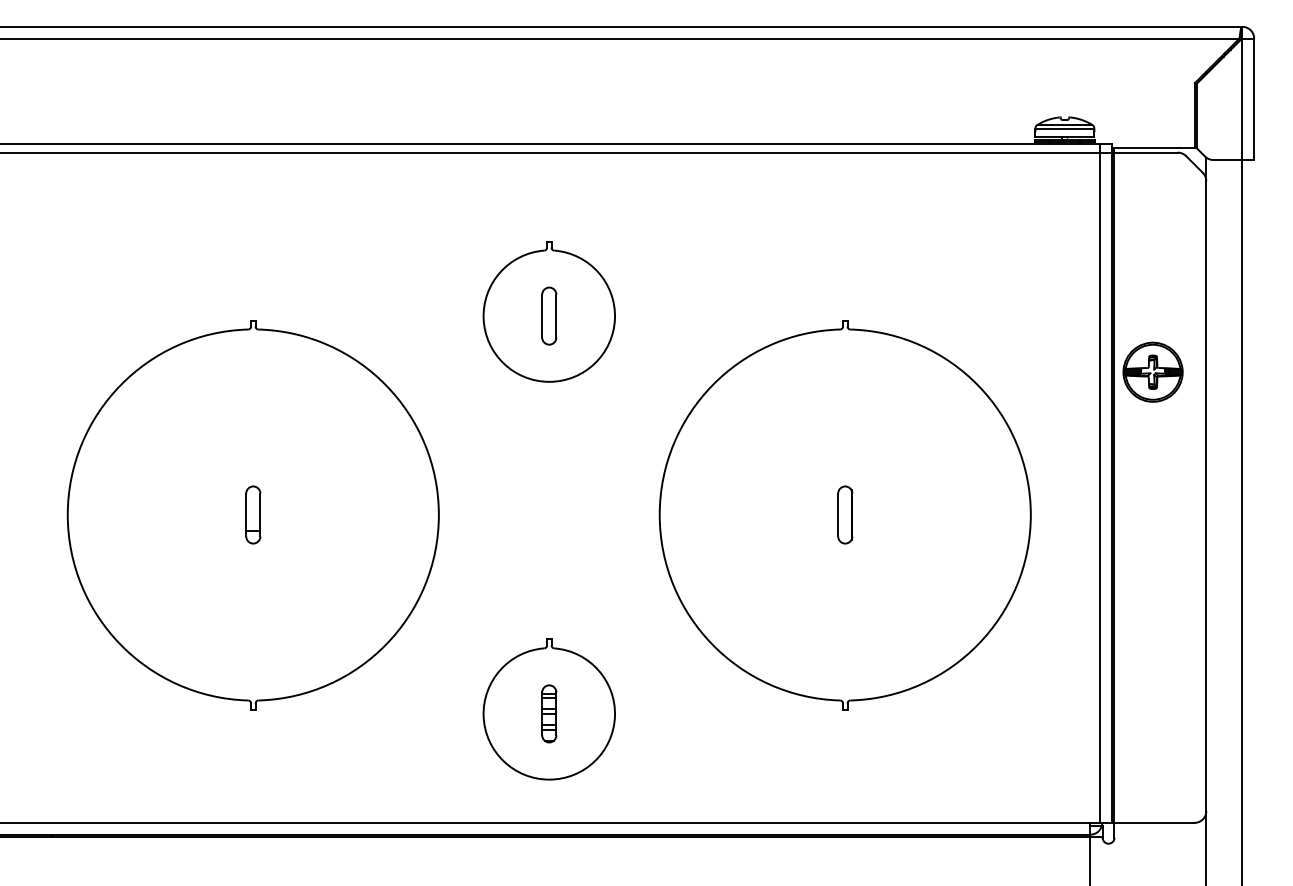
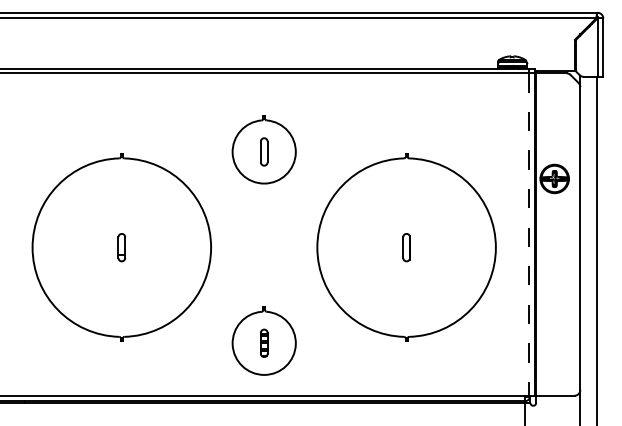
line: (1100, 489) -> (529, 235), solid -> dashed

